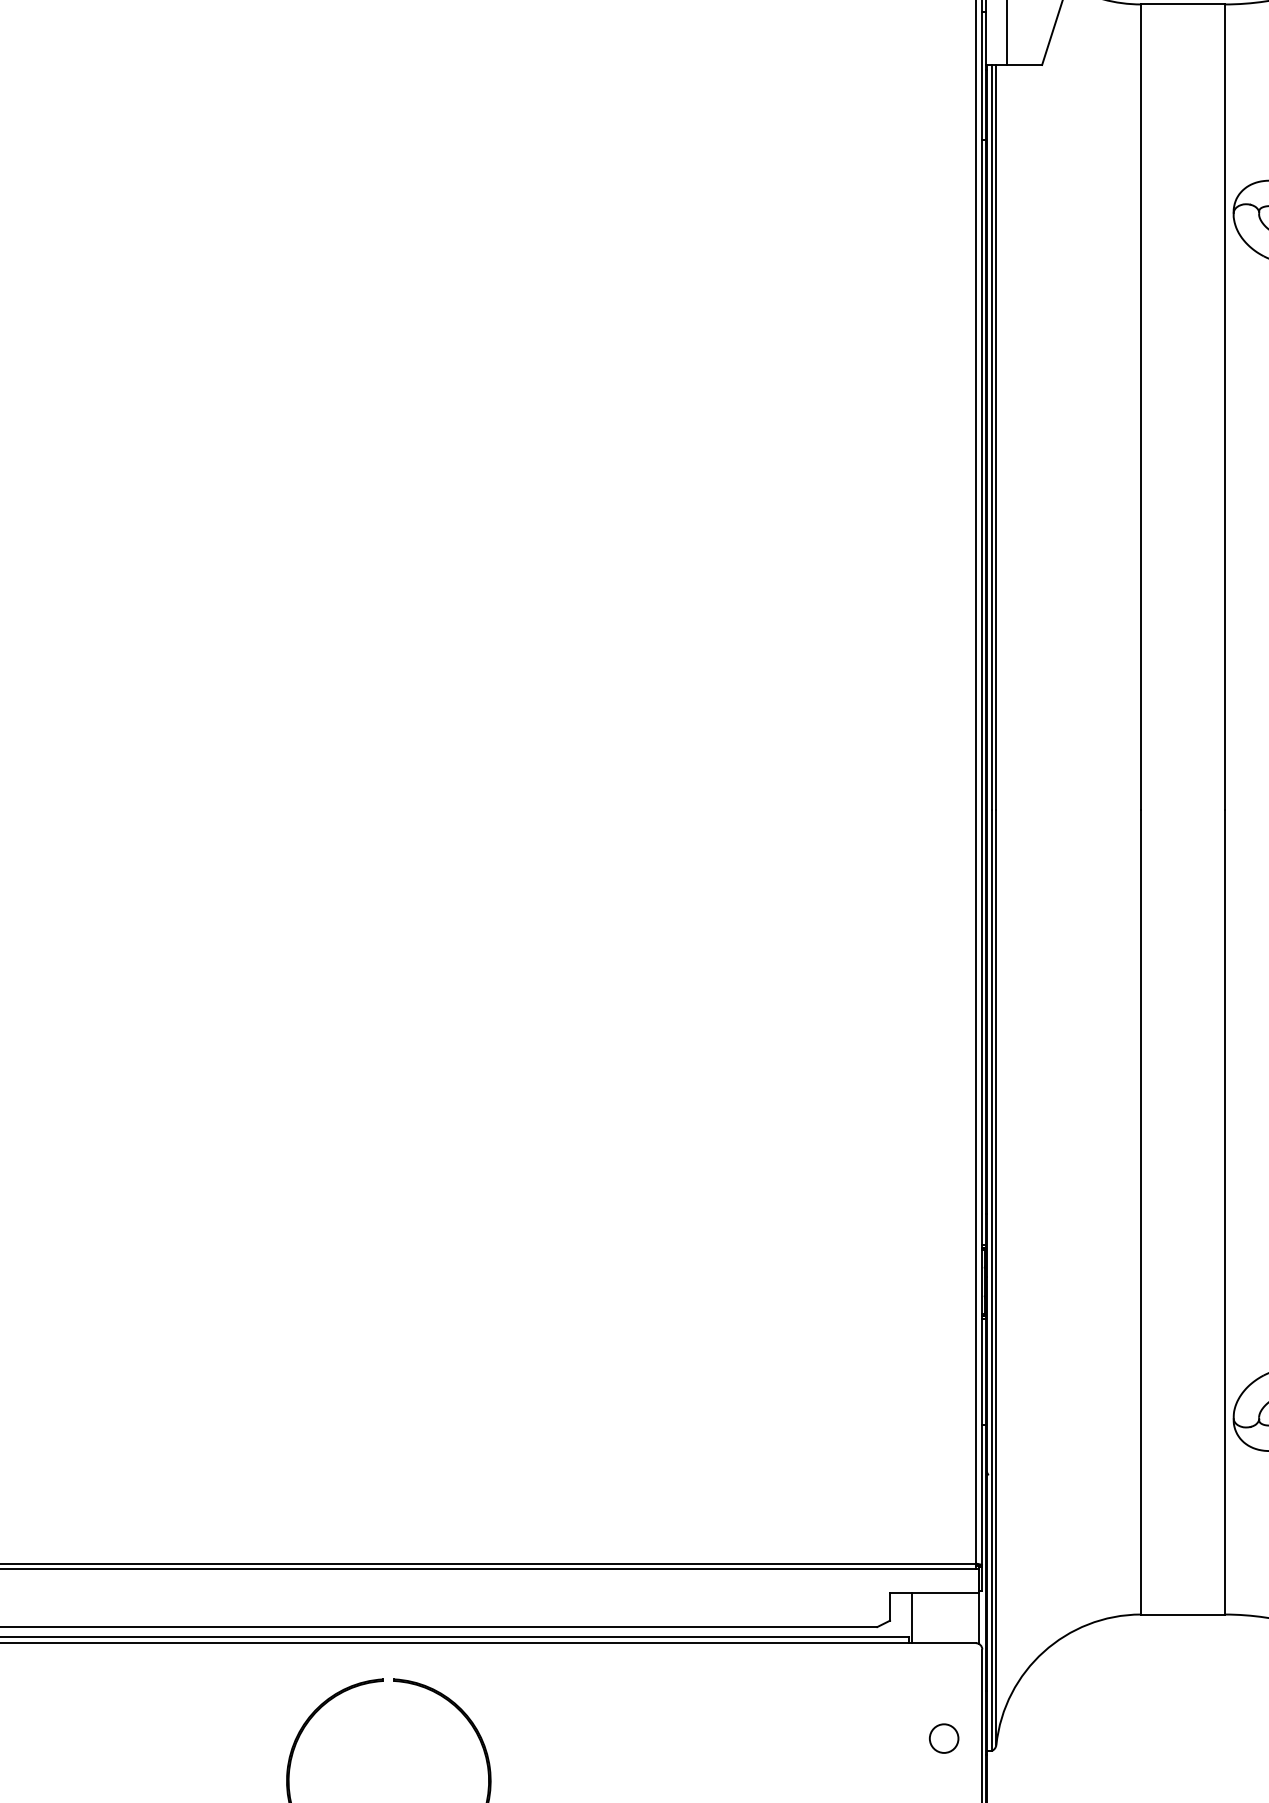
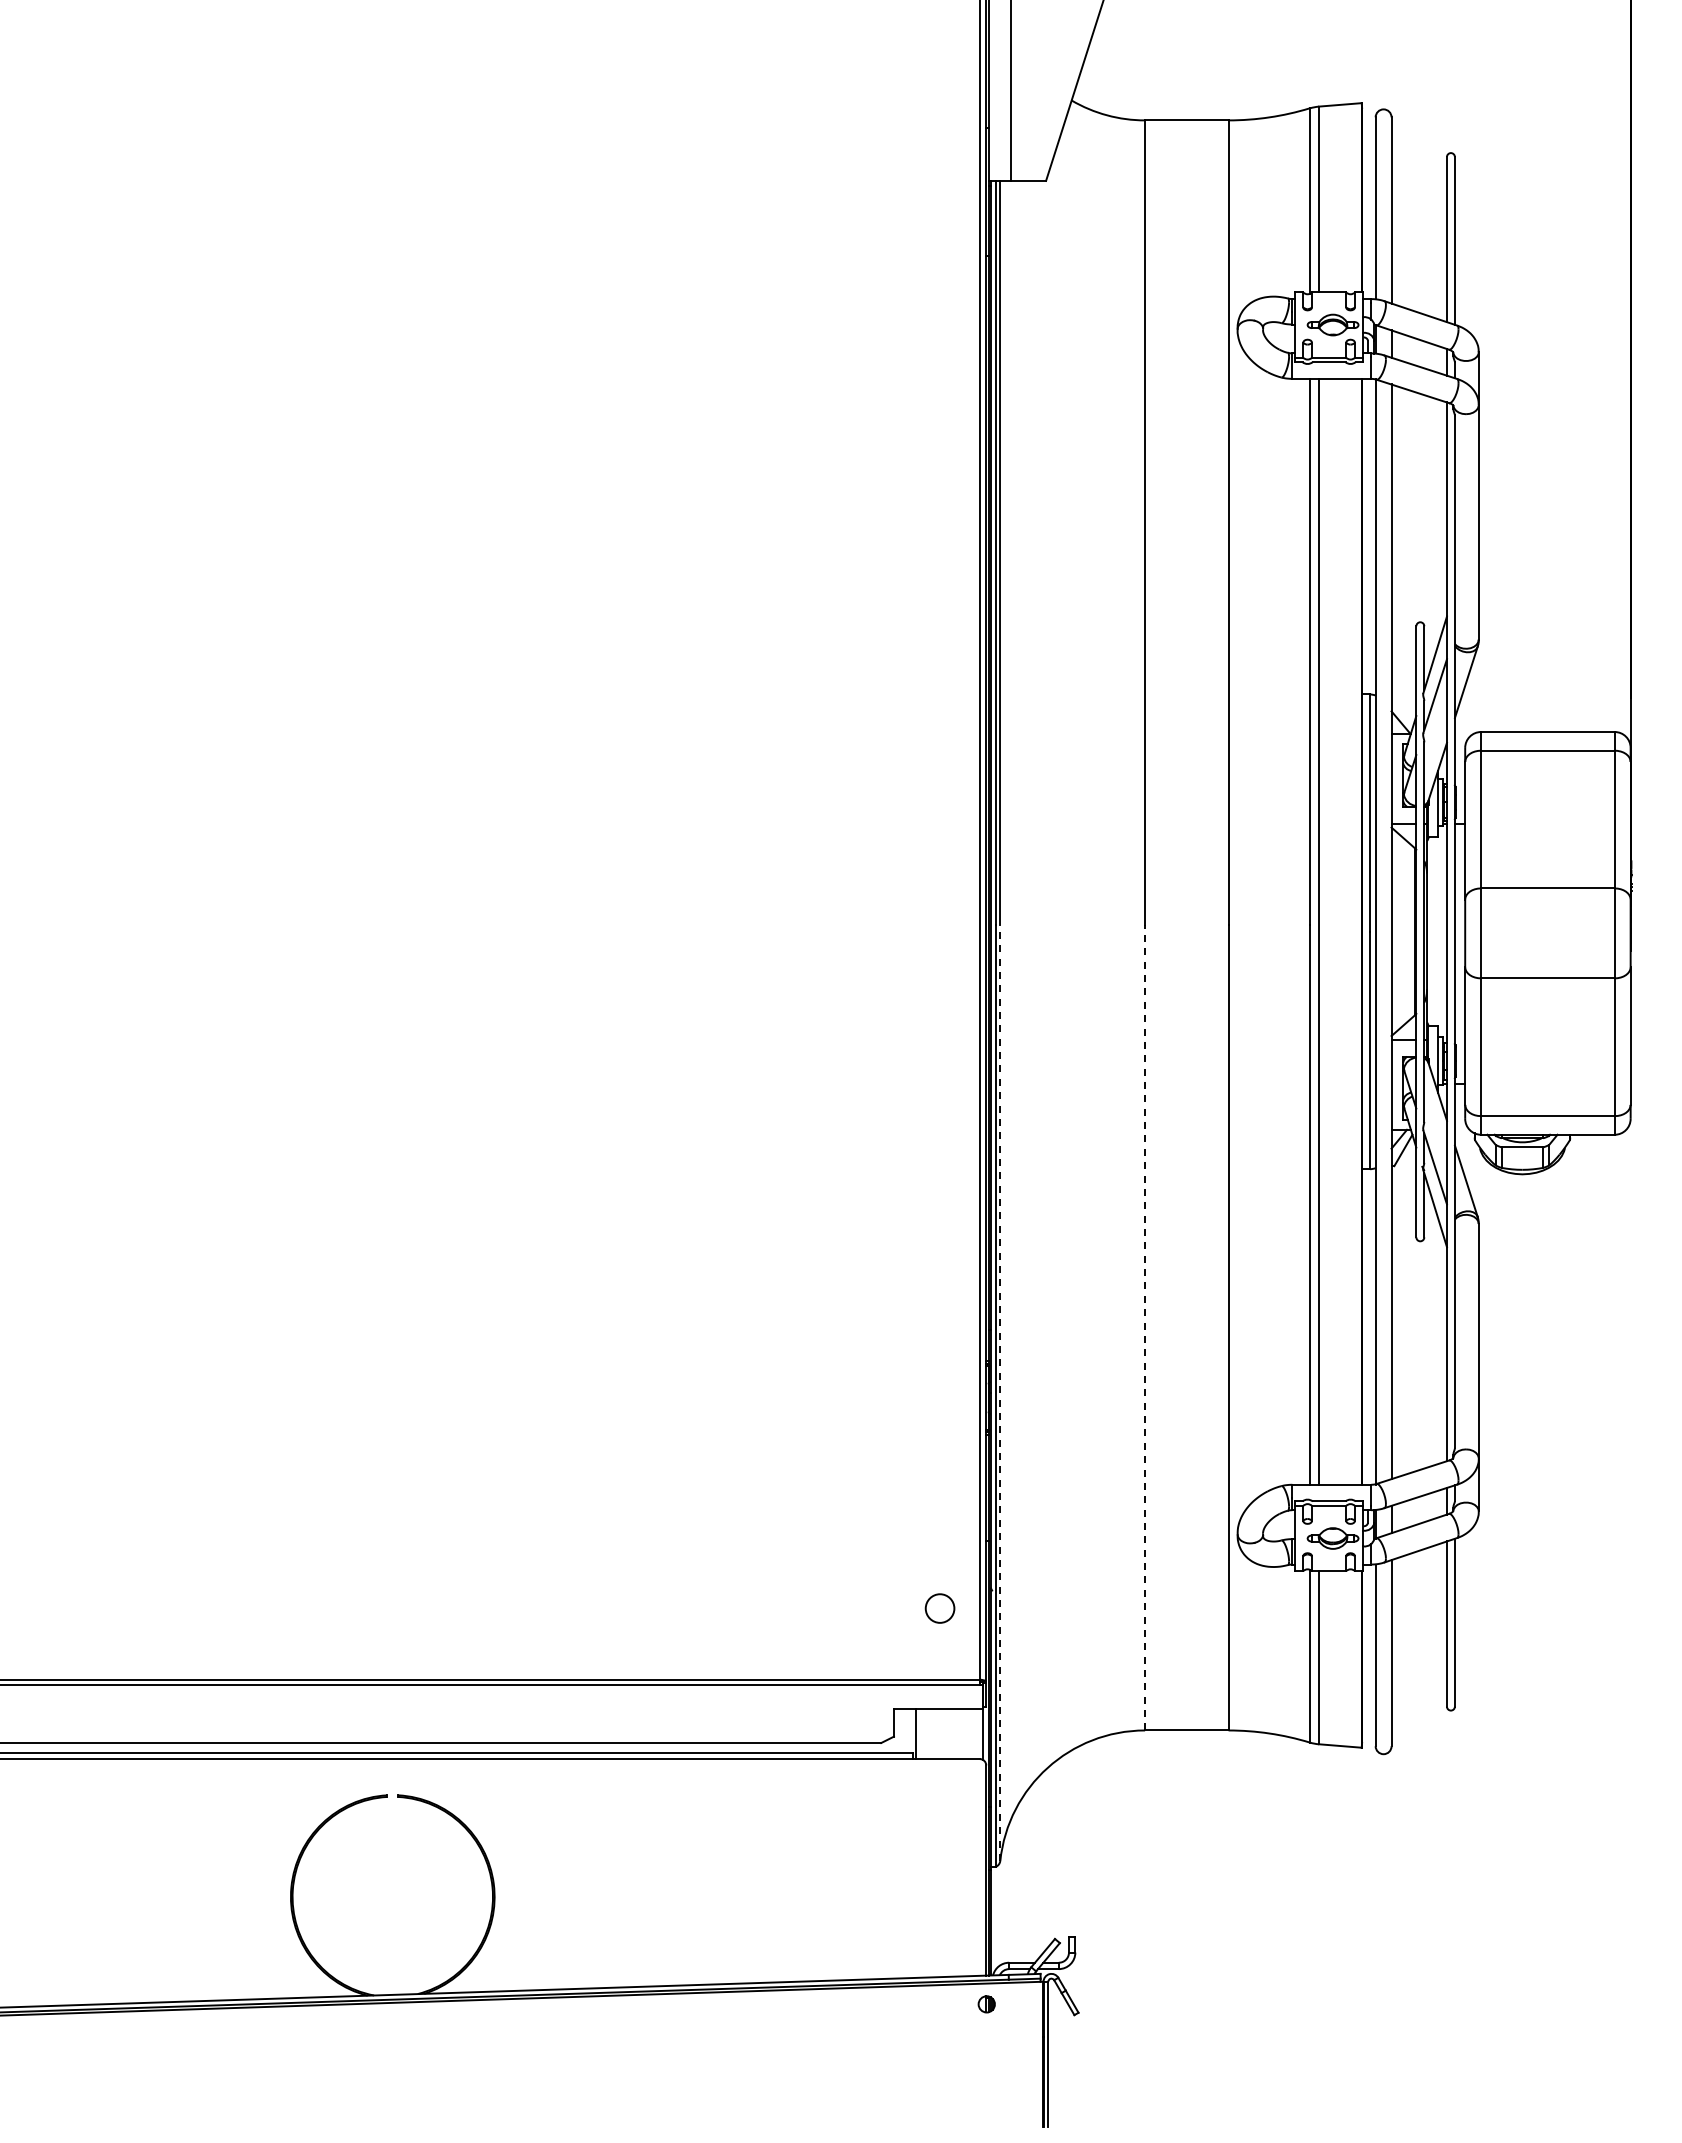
line: (1141, 1211) -> (1145, 1327), solid -> dashed
line: (996, 1277) -> (1000, 1393), solid -> dashed
circle: (943, 1738) -> (939, 1608), moved

